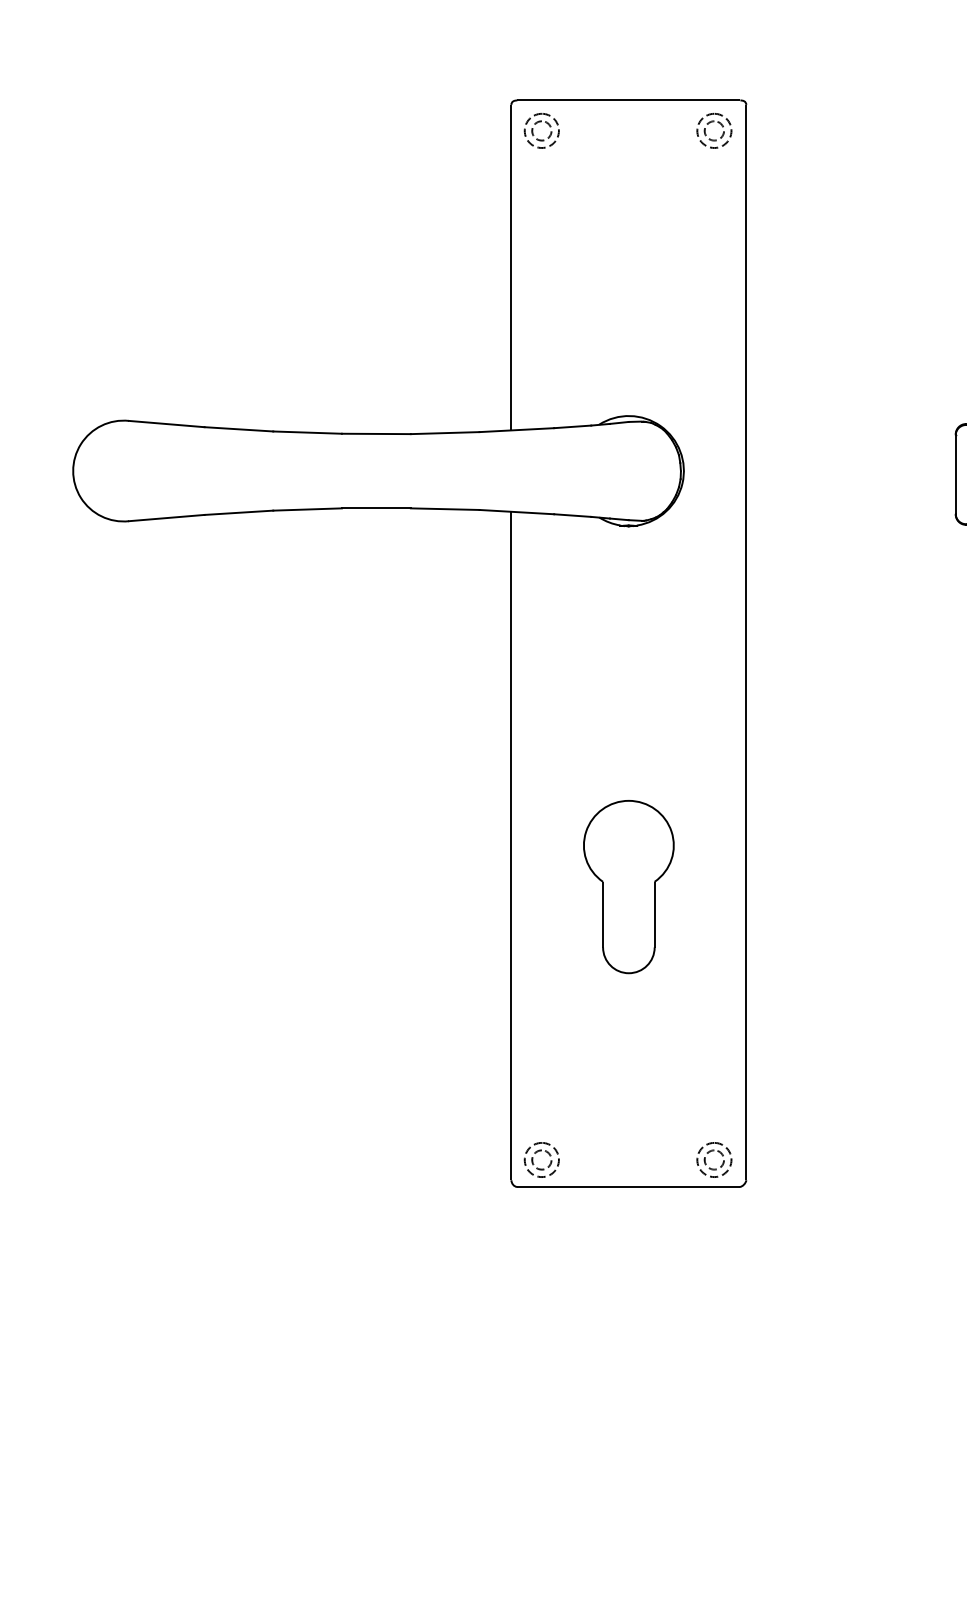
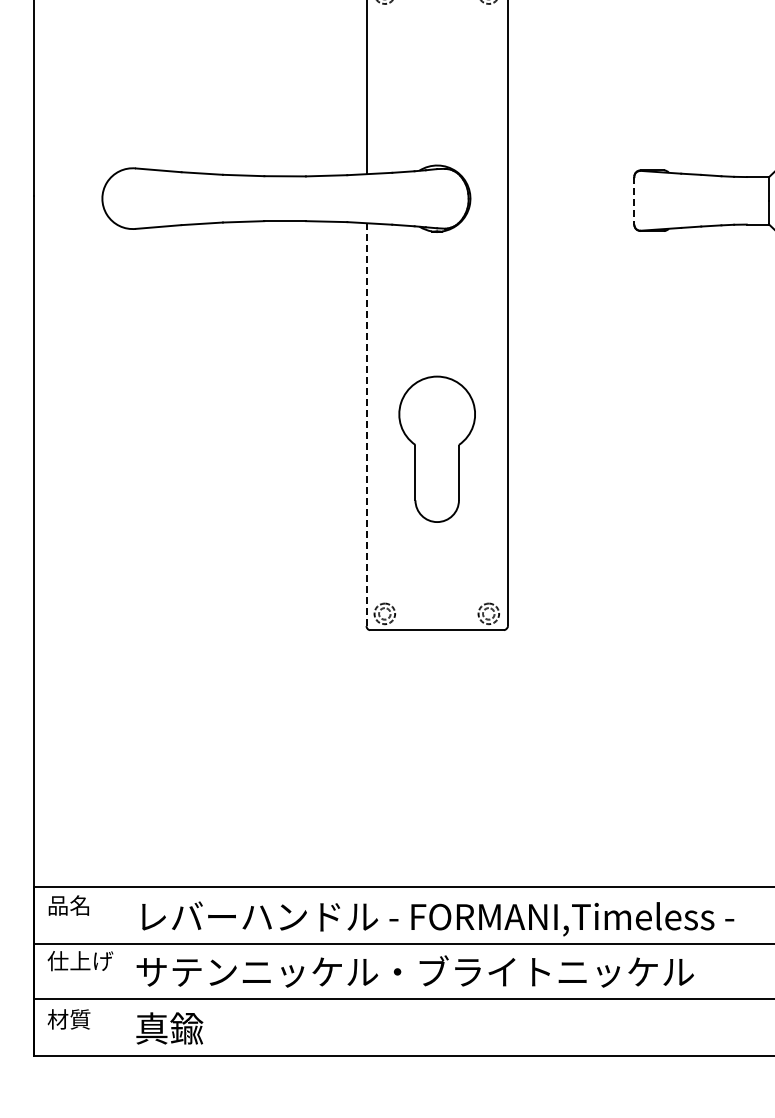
line: (956, 474) -> (634, 200), solid -> dashed
line: (511, 847) -> (366, 425), solid -> dashed
part: (629, 887) -> (437, 449), size x1.4

